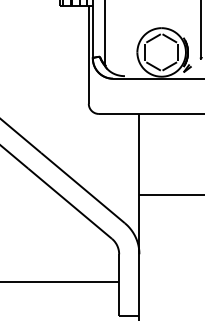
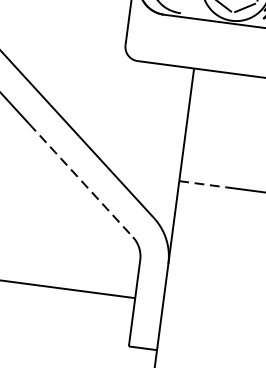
line: (156, 194) -> (203, 183), solid -> dashed
line: (70, 203) -> (81, 180), solid -> dashed

